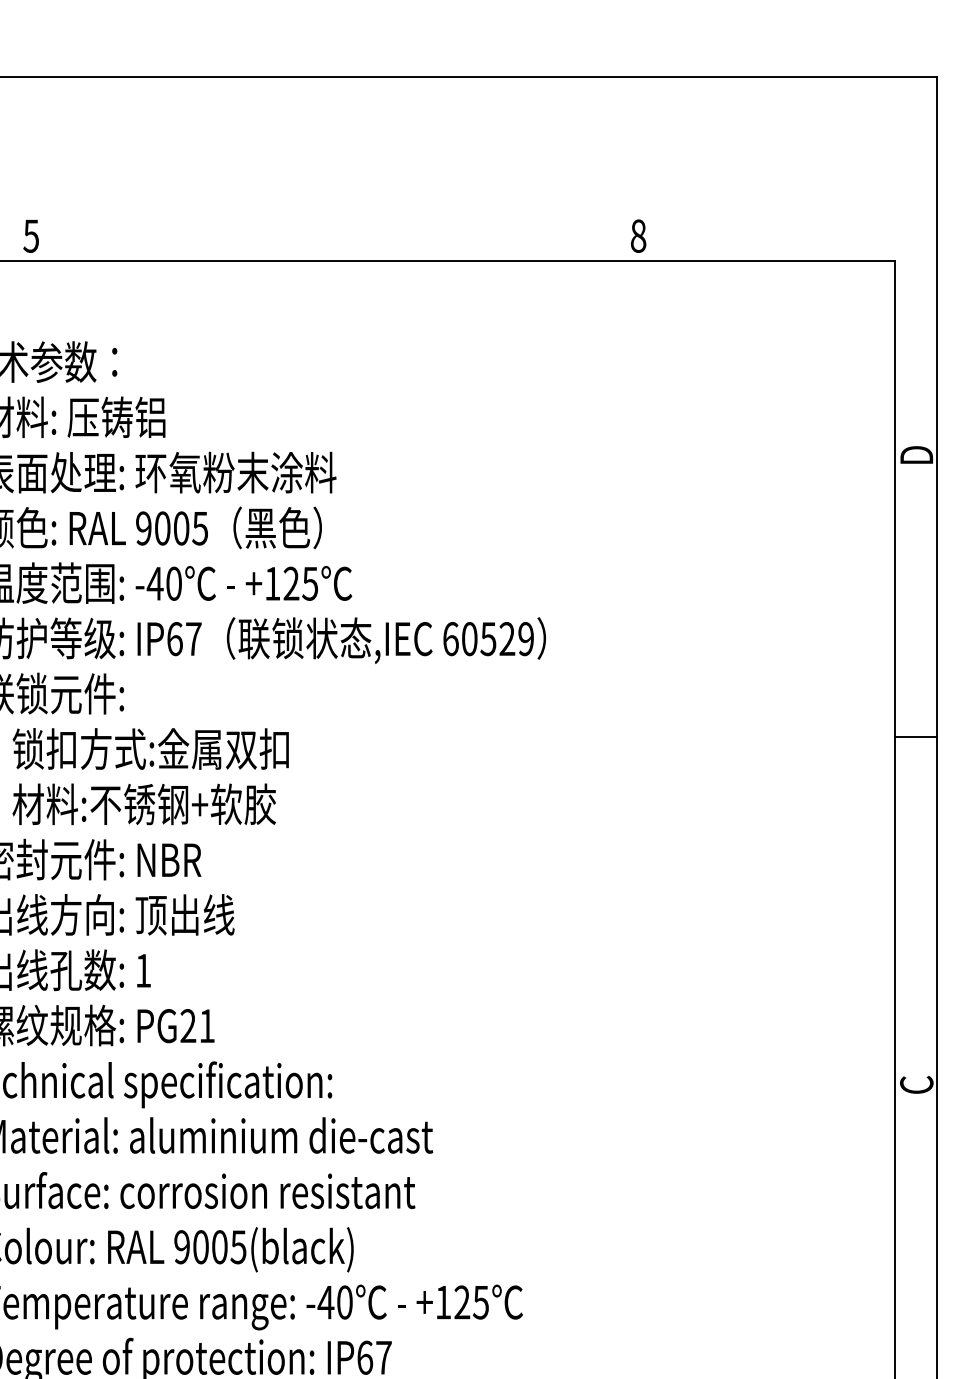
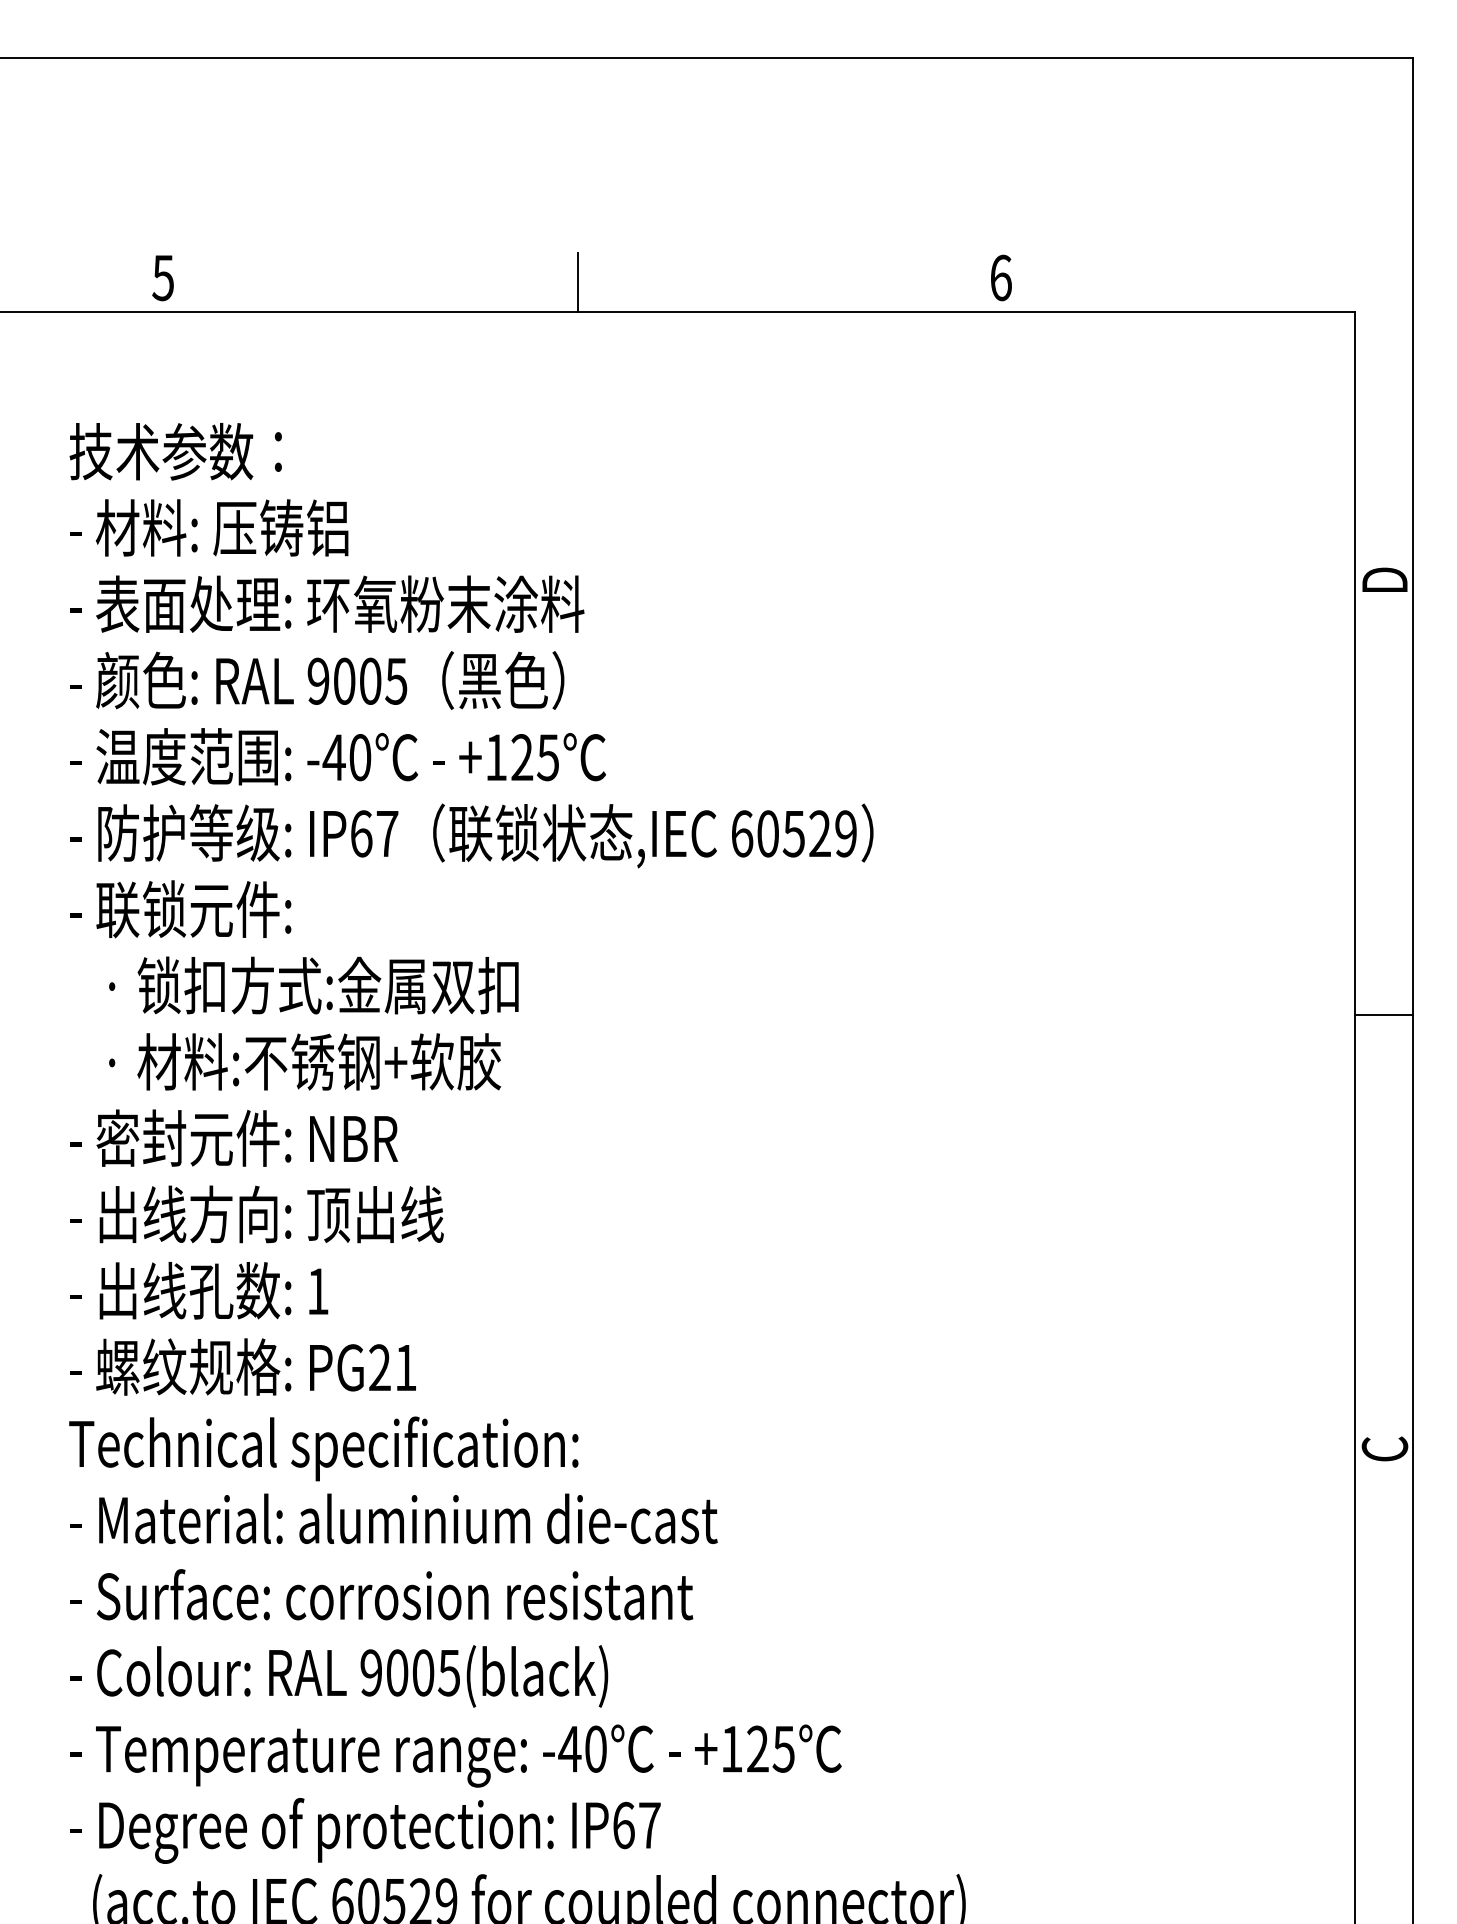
text: (638, 235) -> (1000, 277), 8 -> 6
line: (331, 238) -> (577, 281), added
line: (915, 736) -> (1383, 1014), moved

